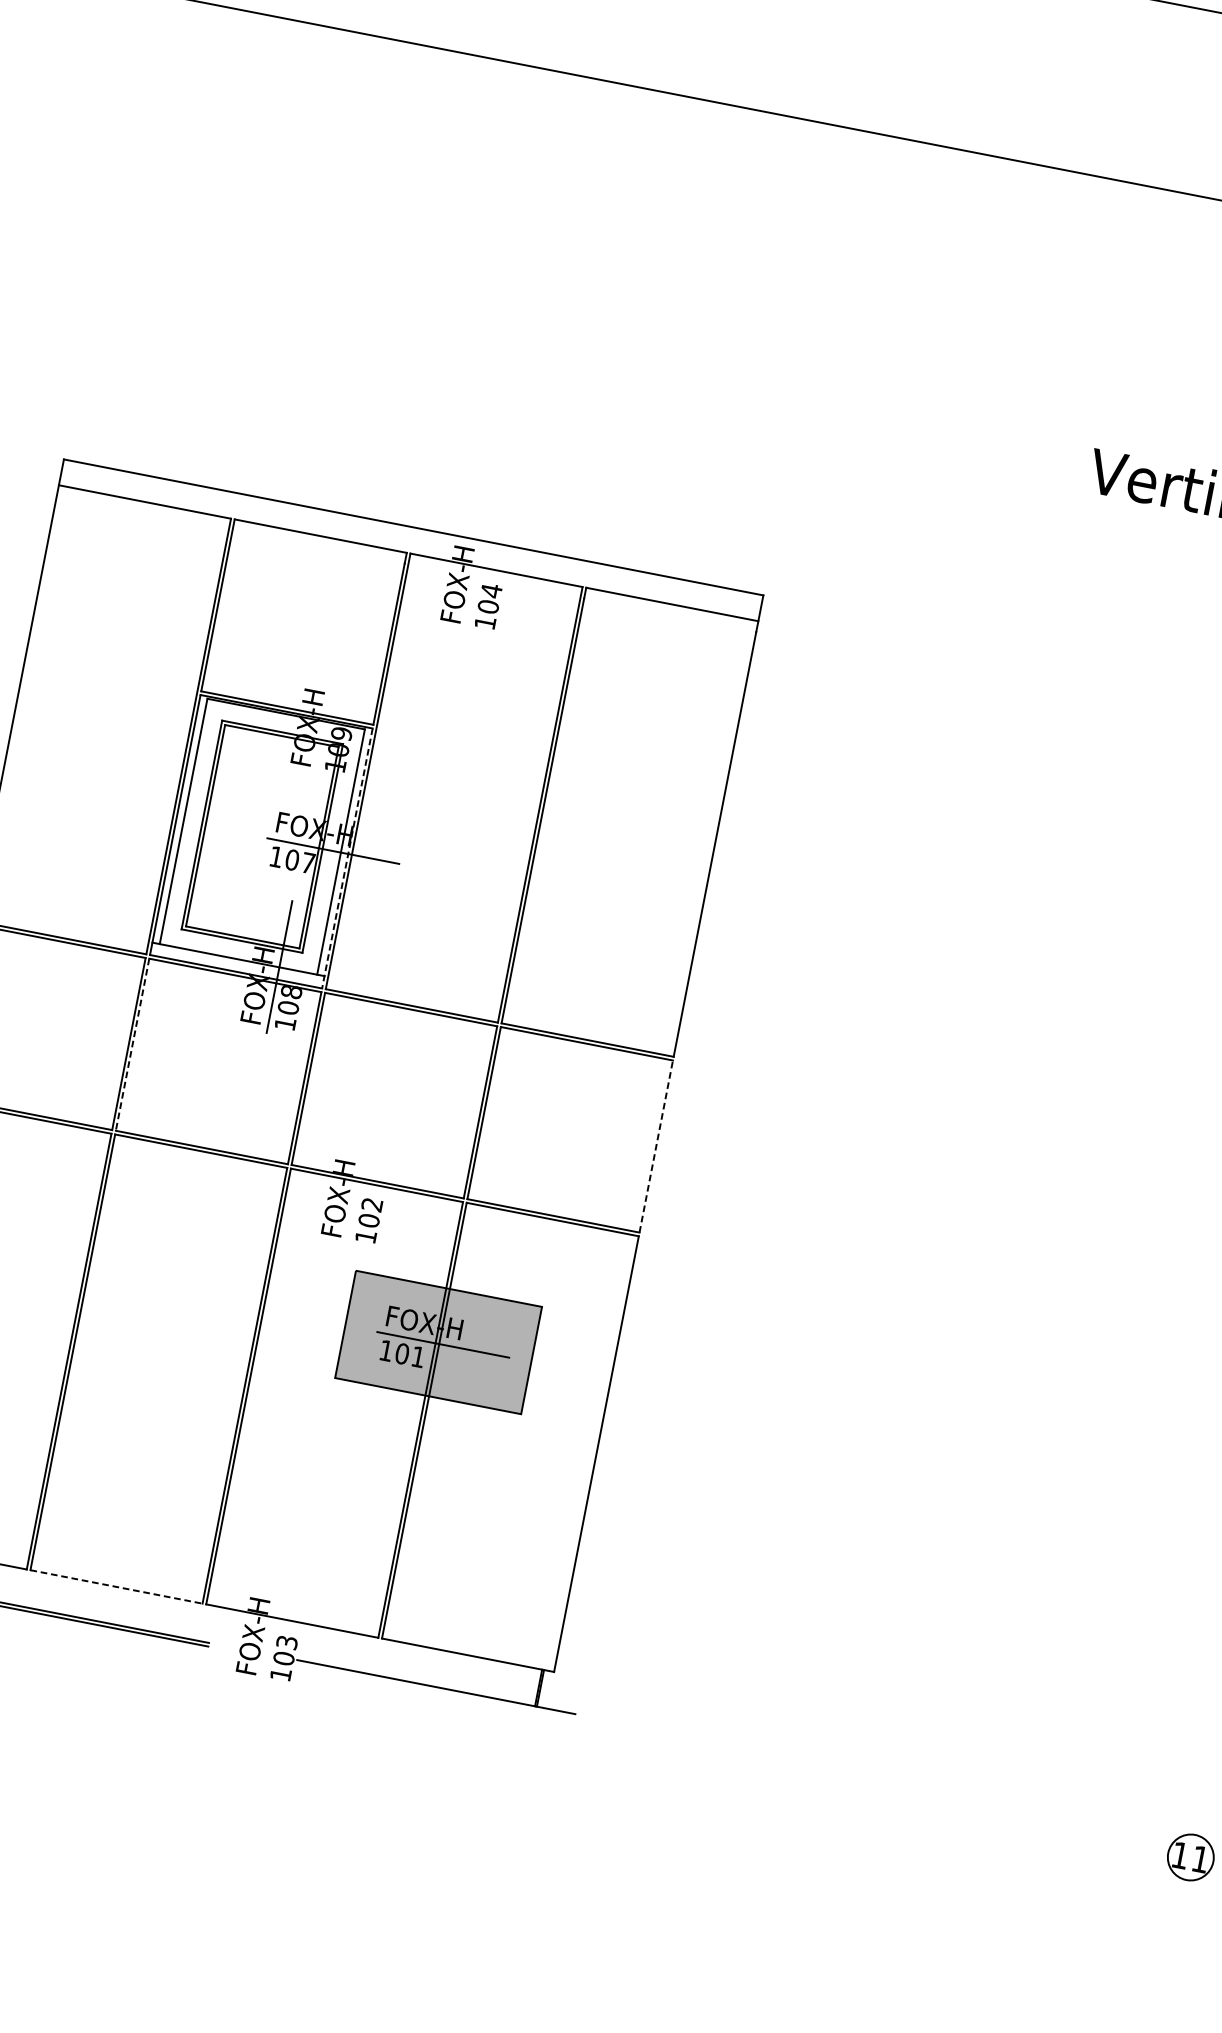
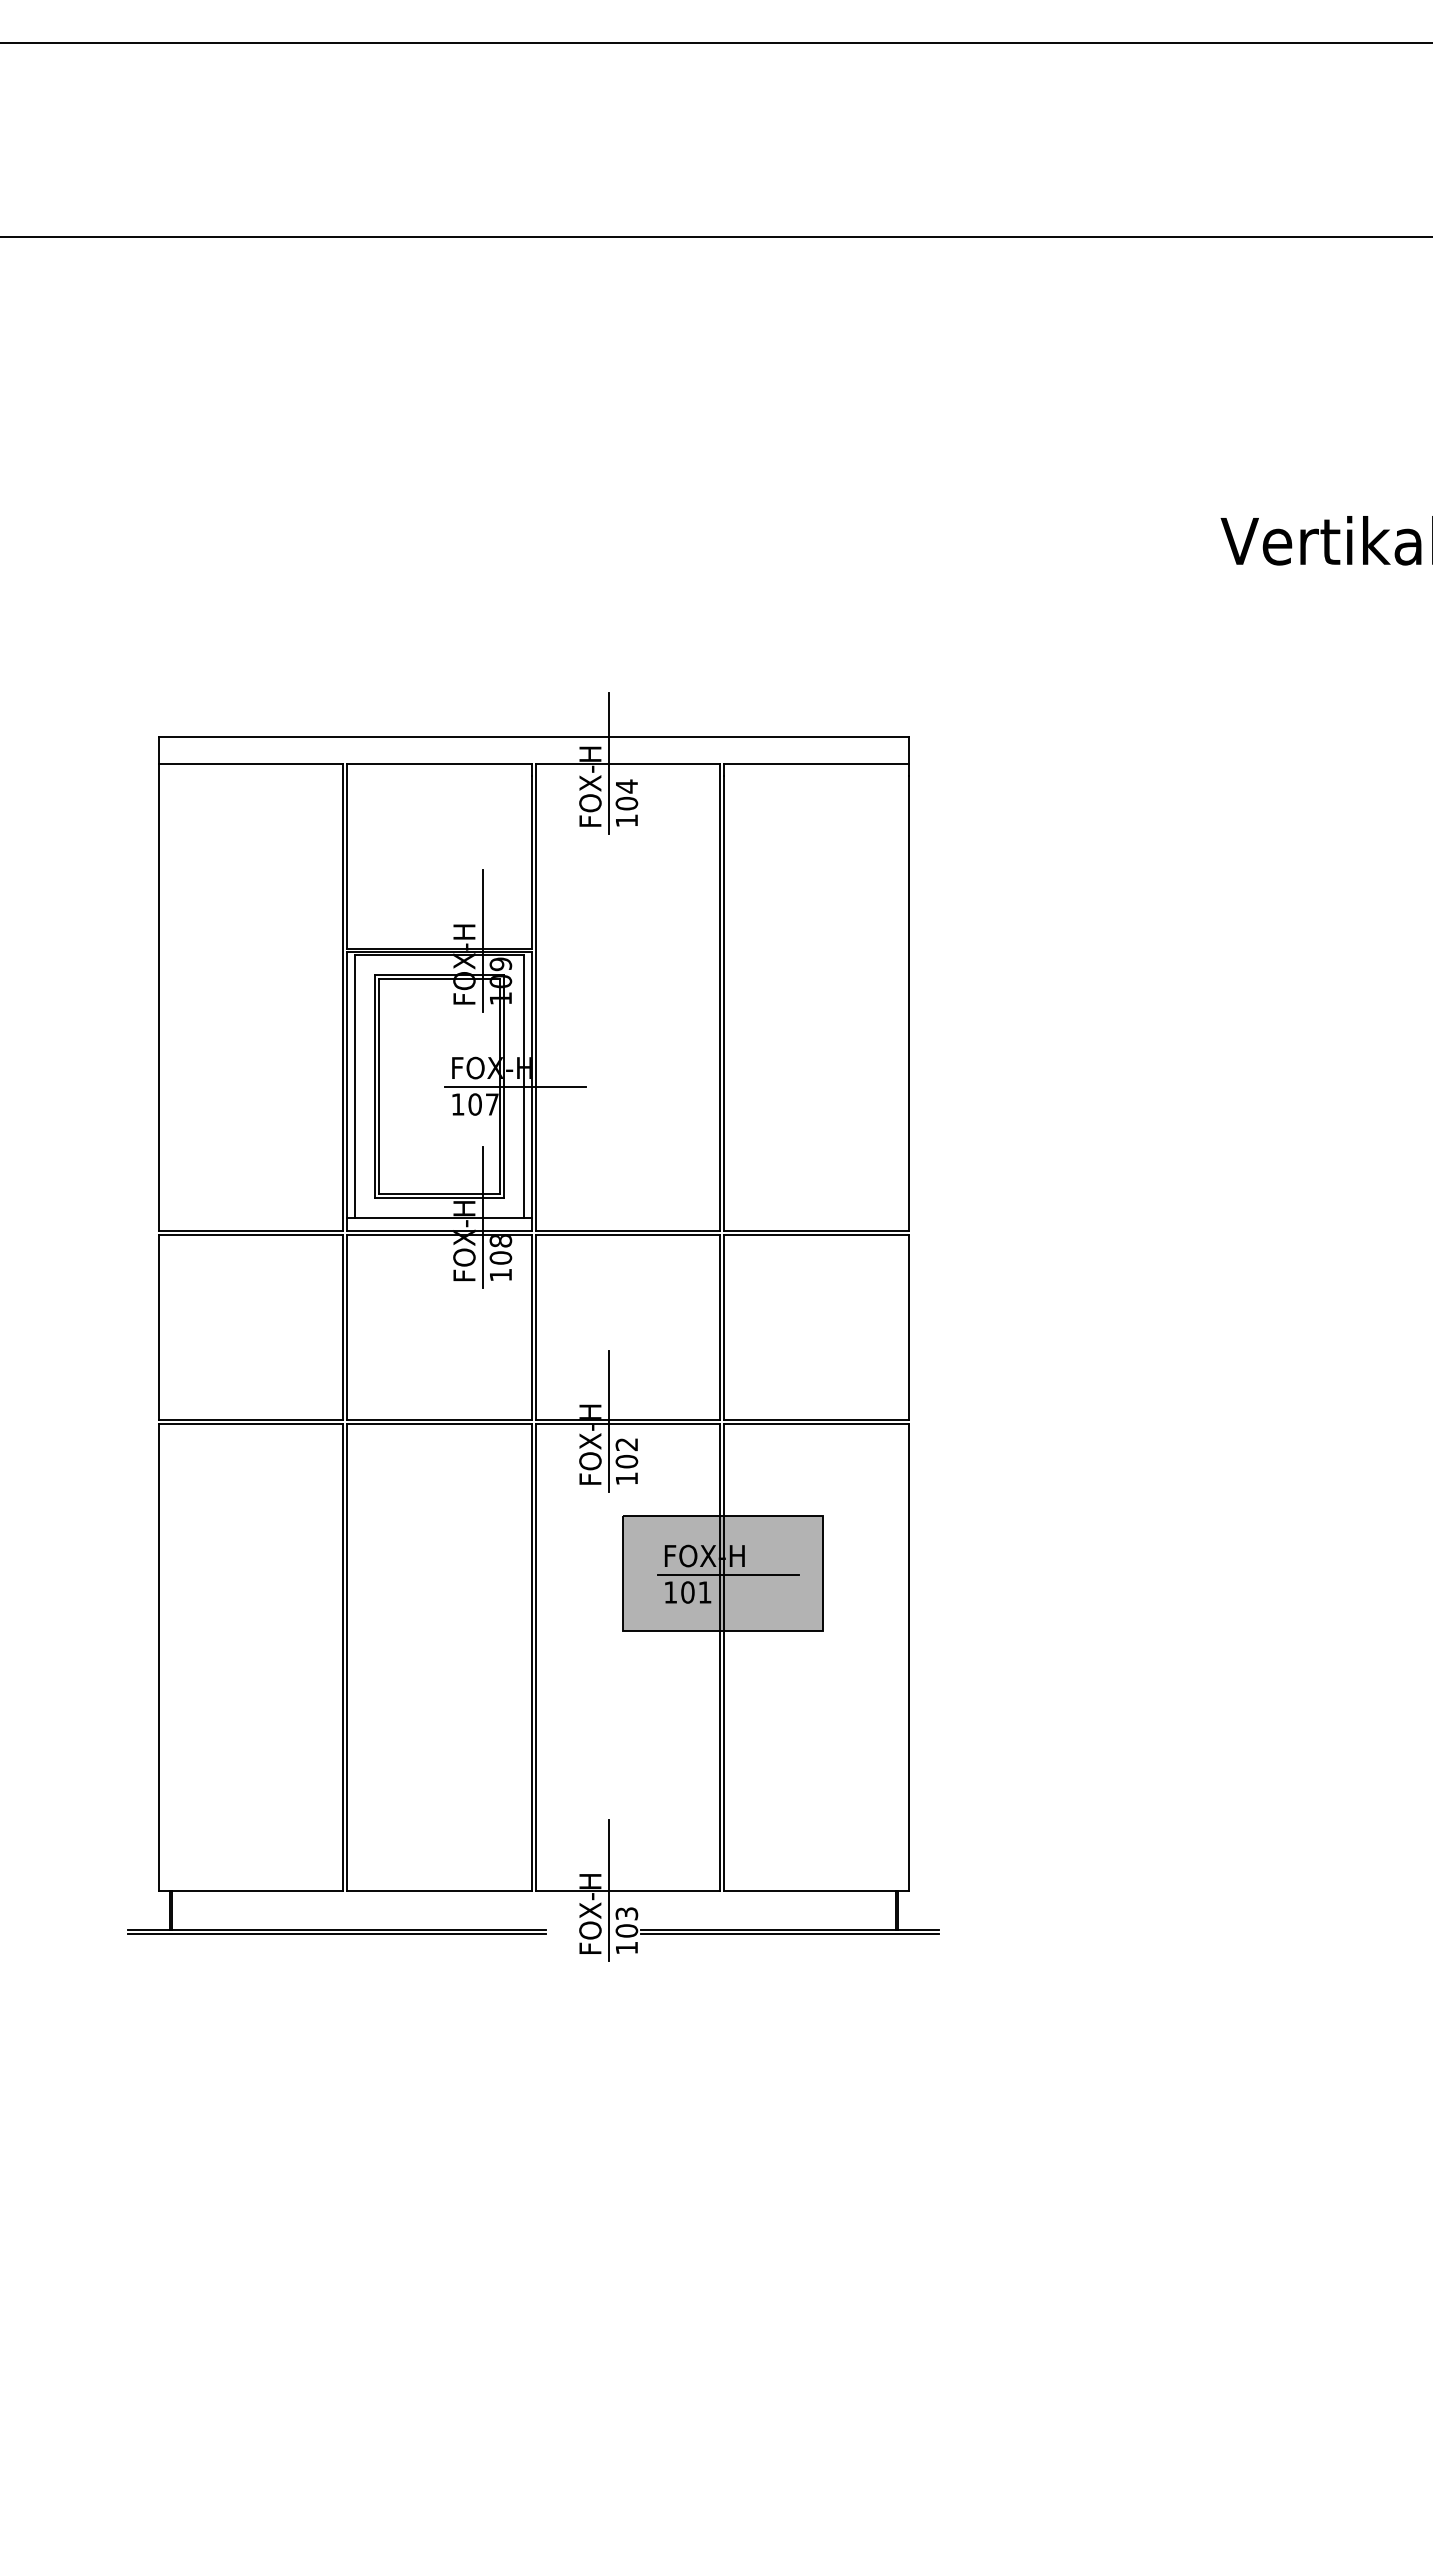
line: (479, 565) -> (609, 762), added
line: (329, 708) -> (483, 940), added
line: (347, 859) -> (531, 1092), dashed -> solid
line: (132, 1044) -> (347, 1327), dashed -> solid
line: (656, 1145) -> (908, 1326), dashed -> solid
line: (360, 1179) -> (609, 1420), added
line: (116, 1586) -> (439, 1890), dashed -> solid
line: (275, 1617) -> (609, 1890), added
line: (435, 1690) -> (789, 1933), added

